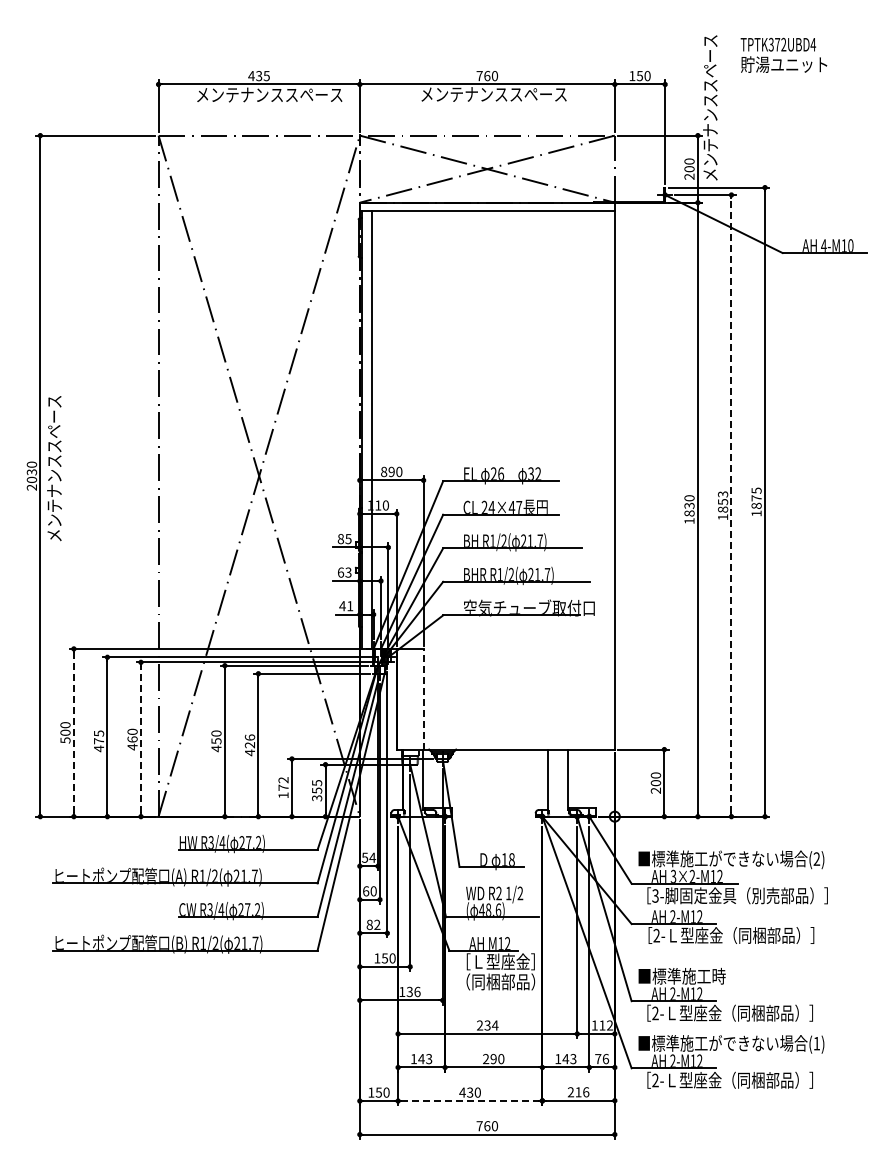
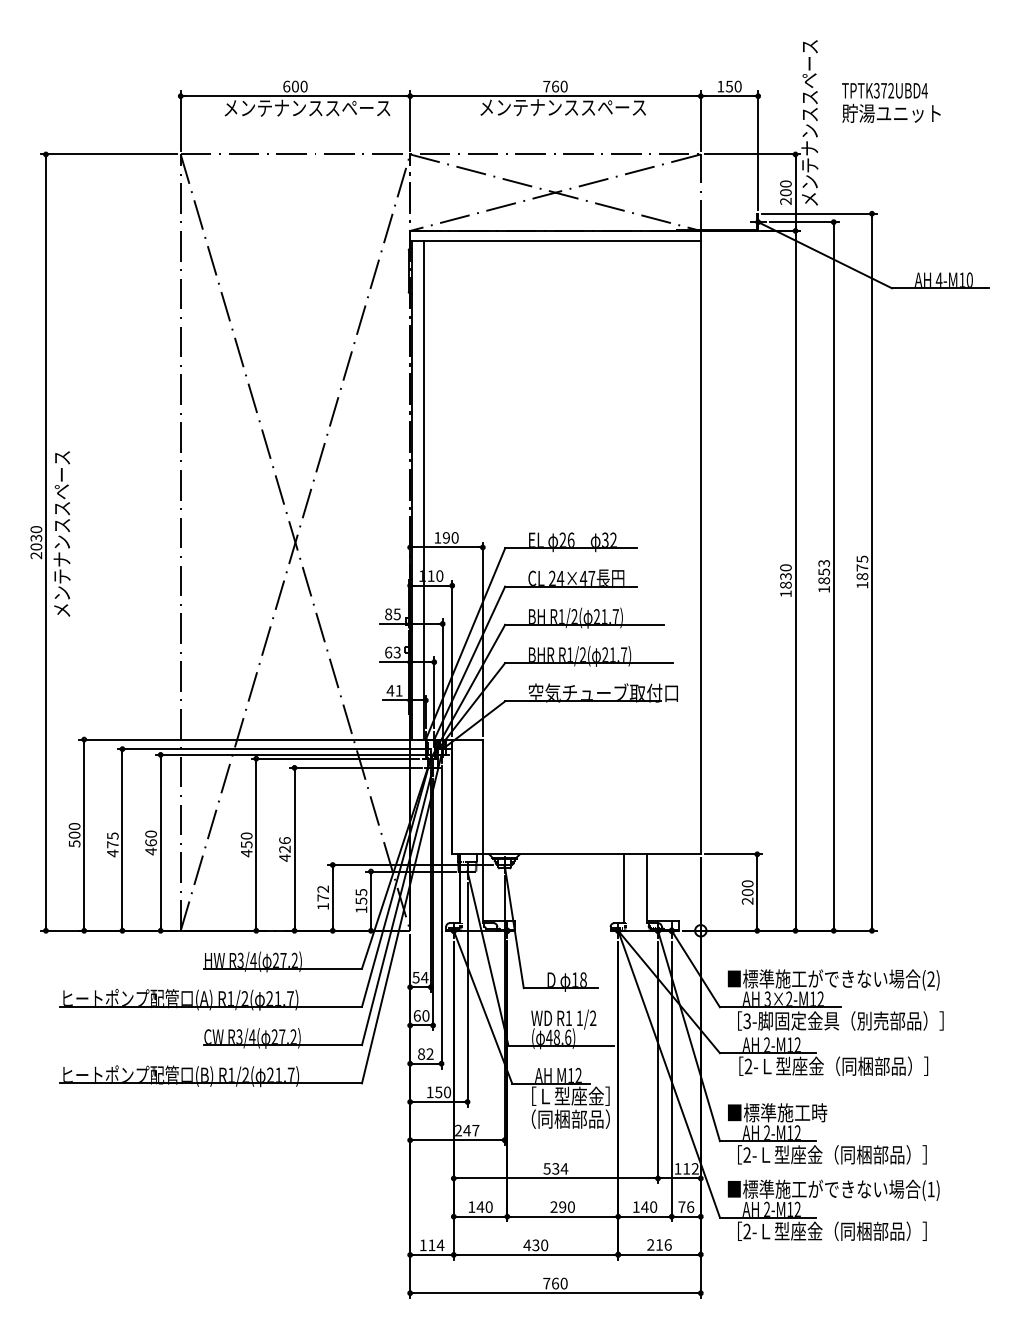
text: (783, 54) -> (890, 101), moved
text: (258, 76) -> (294, 87), 435 -> 600
text: (384, 471) -> (438, 537), 890 -> 190
line: (731, 505) -> (833, 576), dashed -> solid
line: (423, 698) -> (482, 796), dashed -> solid
line: (73, 732) -> (83, 834), dashed -> solid
line: (141, 739) -> (161, 842), dashed -> solid
text: (317, 798) -> (361, 910), 355 -> 155
text: (498, 893) -> (568, 1018), R2 -> R1
text: (409, 991) -> (466, 1130), 136 -> 247
text: (479, 1025) -> (546, 1168), 234 -> 534
text: (429, 1058) -> (489, 1206), 143 -> 140
text: (573, 1059) -> (653, 1207), 143 -> 140
text: (382, 1092) -> (435, 1245), 150 -> 114
line: (470, 1101) -> (536, 1255), dashed -> solid

